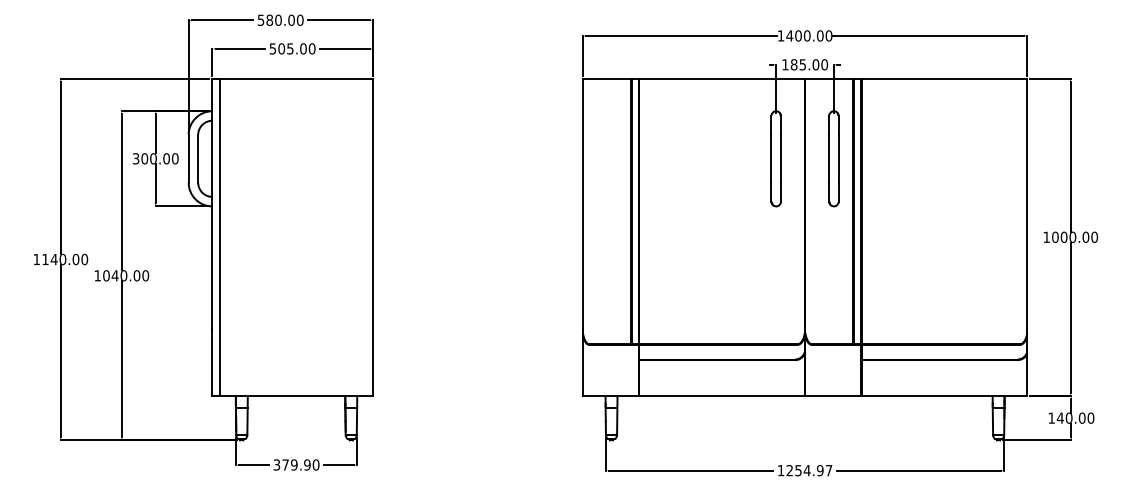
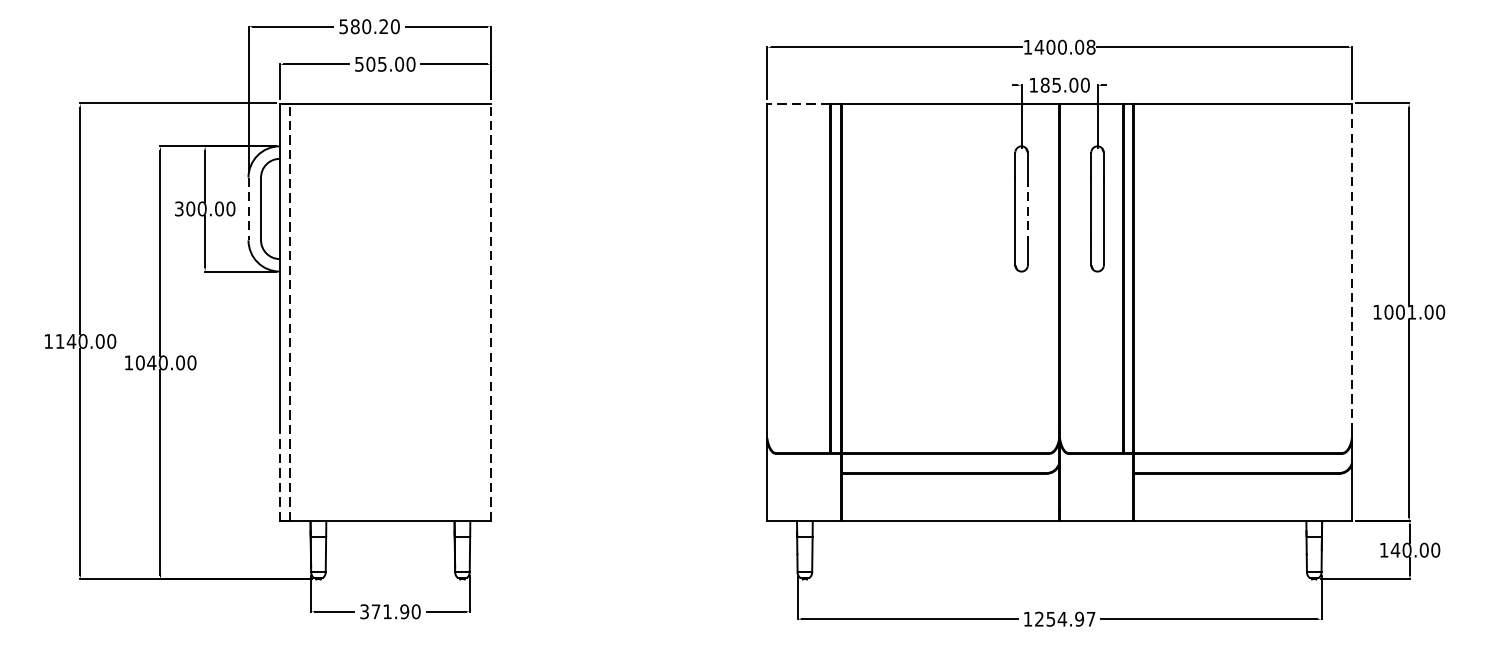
text: (291, 19) -> (383, 25), 580.00 -> 580.20
text: (828, 35) -> (1090, 46), 1400.00 -> 1400.08
line: (606, 78) -> (798, 103), solid -> dashed
line: (188, 158) -> (248, 208), solid -> dashed
line: (780, 158) -> (1027, 208), solid -> dashed
line: (1027, 203) -> (1352, 267), solid -> dashed
text: (1072, 236) -> (1411, 311), 1000.00 -> 1001.00
line: (220, 237) -> (290, 312), solid -> dashed
line: (372, 237) -> (490, 312), solid -> dashed
line: (212, 362) -> (279, 476), solid -> dashed
text: (294, 464) -> (387, 611), 379.90 -> 371.90

